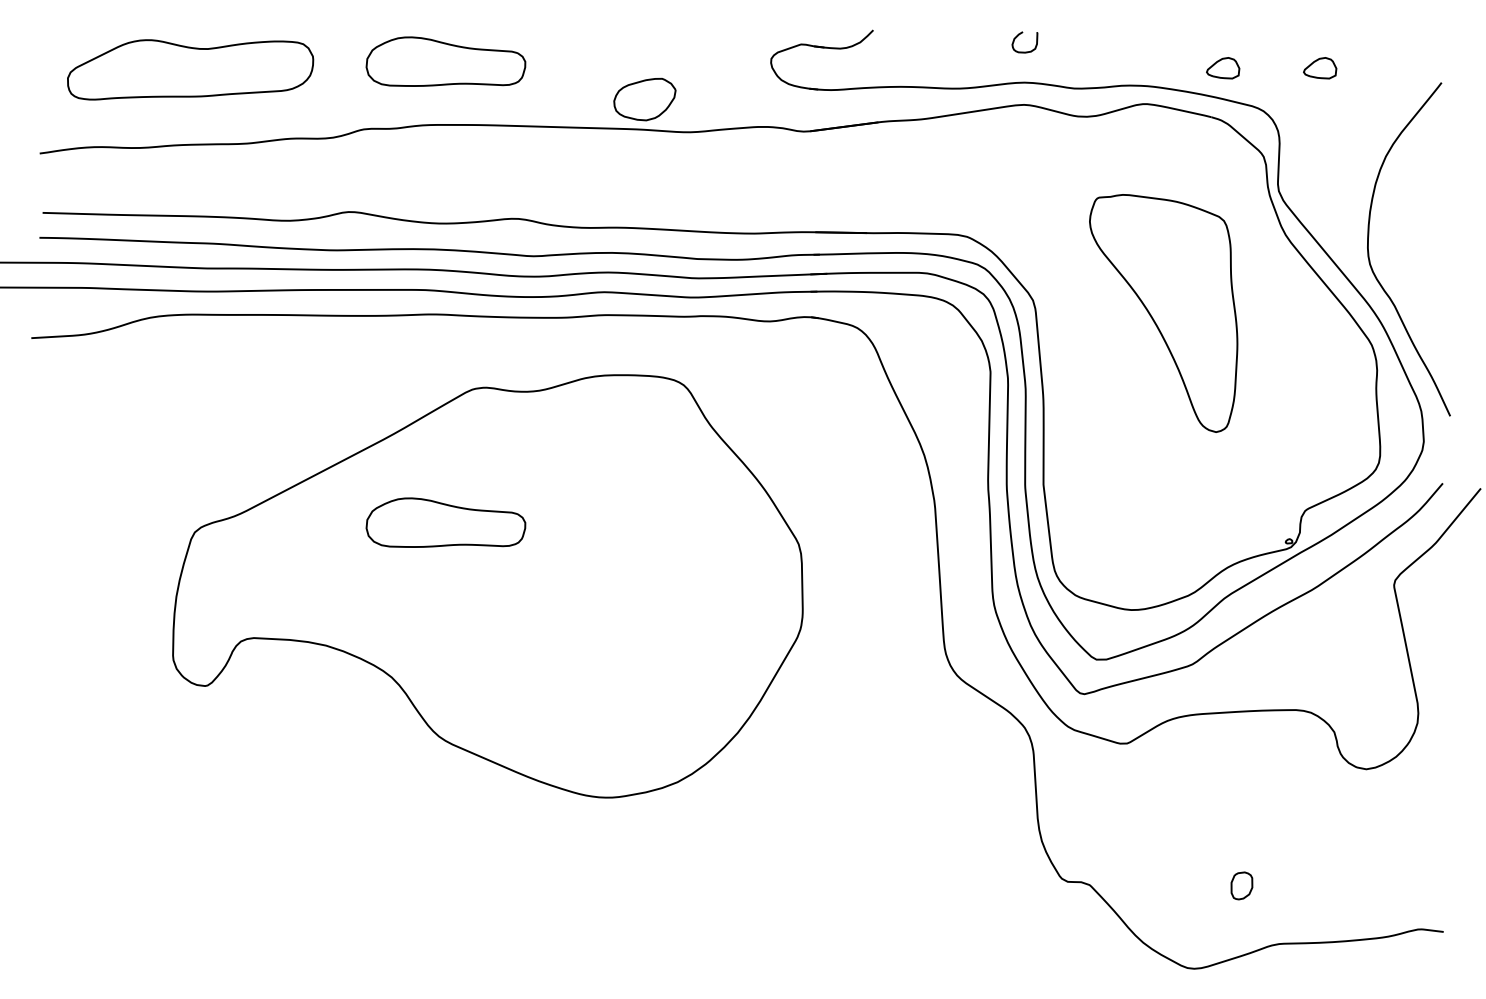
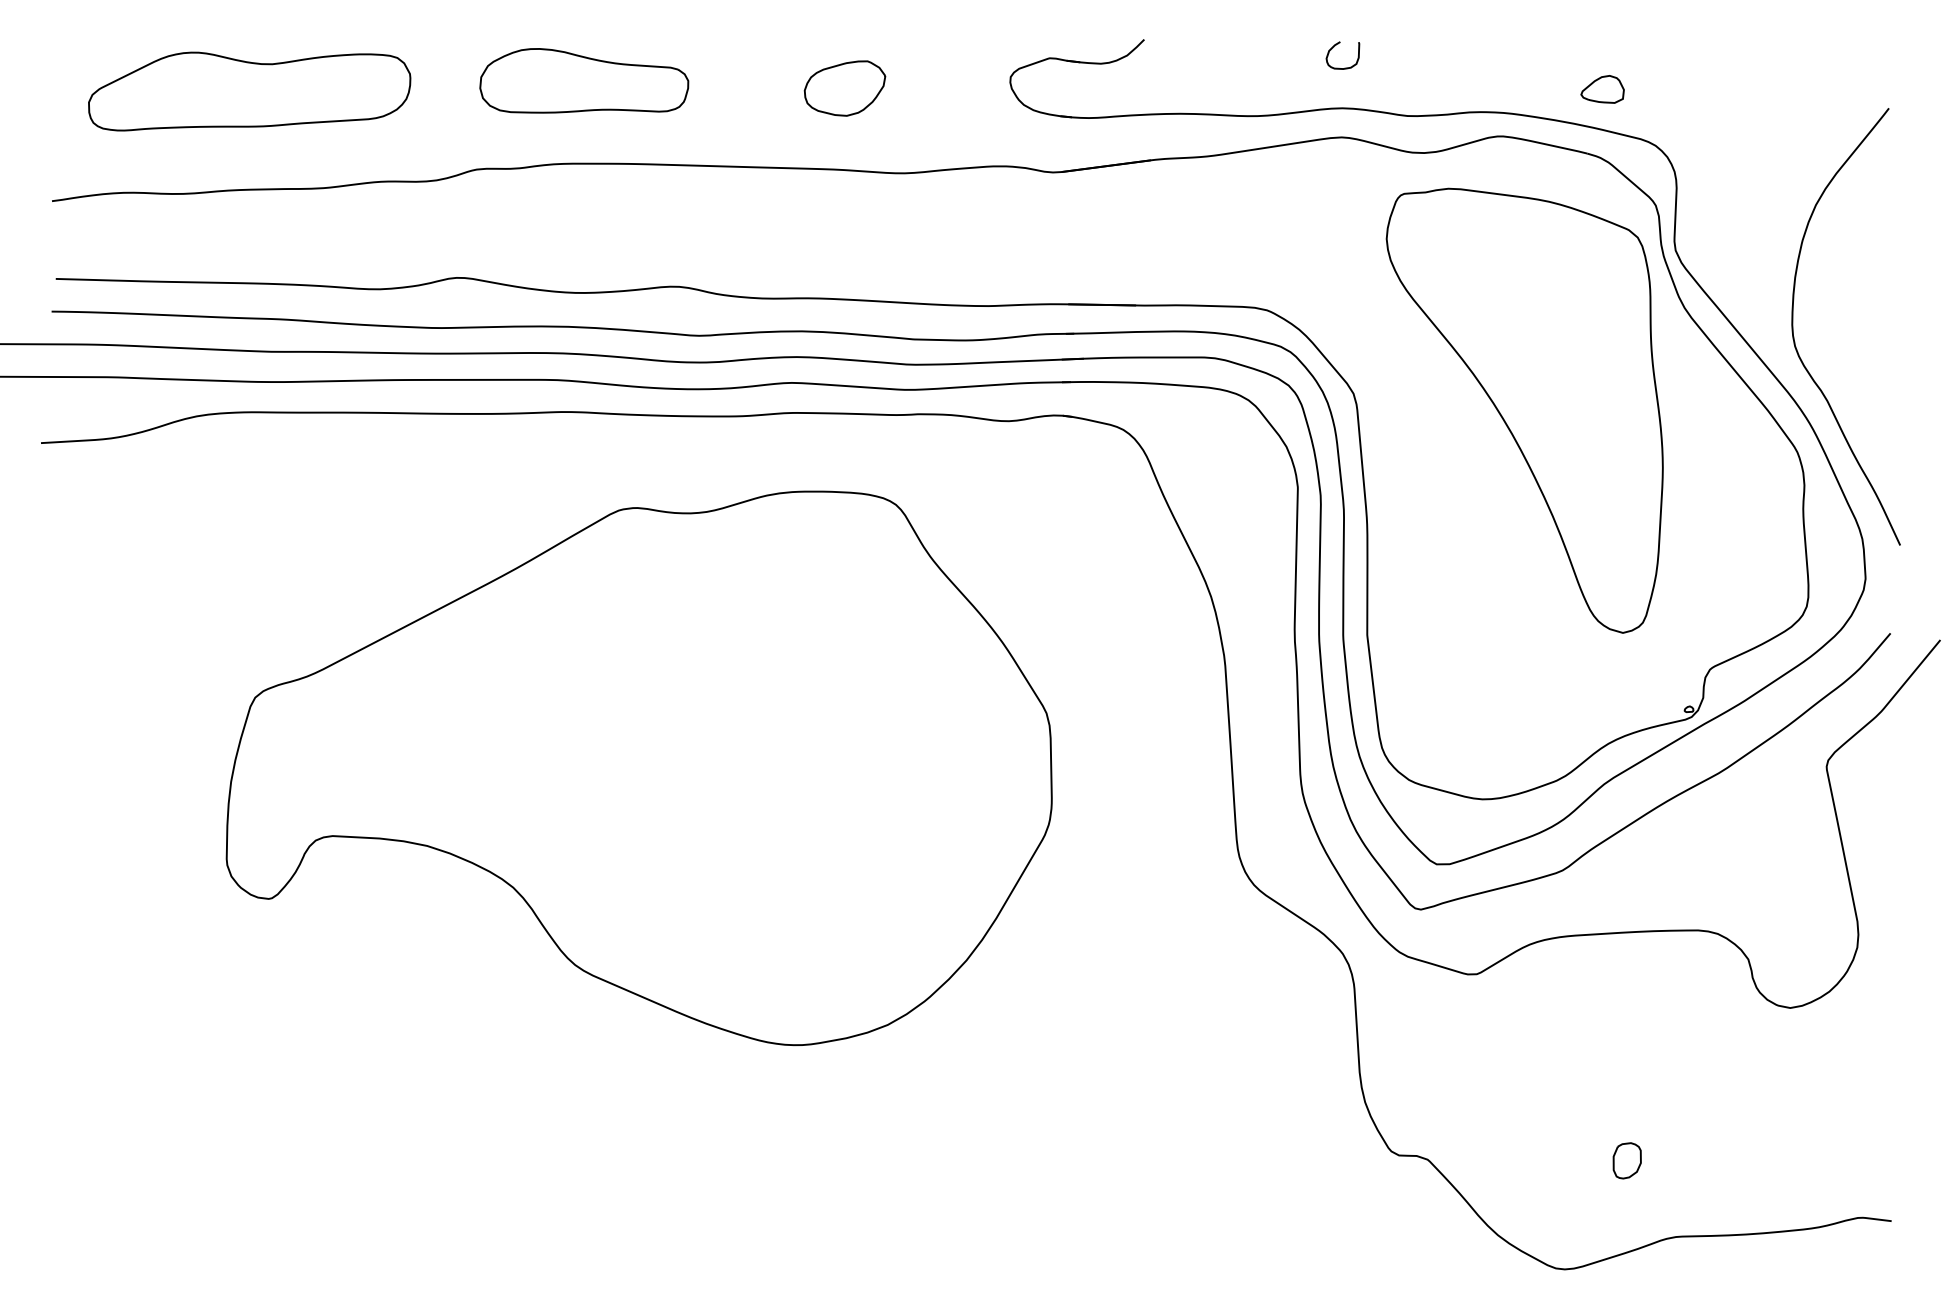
part: (1320, 68) -> (1730, 89), removed
part: (644, 99) -> (844, 88), moved
part: (1163, 313) -> (1524, 410), size x1.43
part: (445, 522) -> (583, 684), removed

